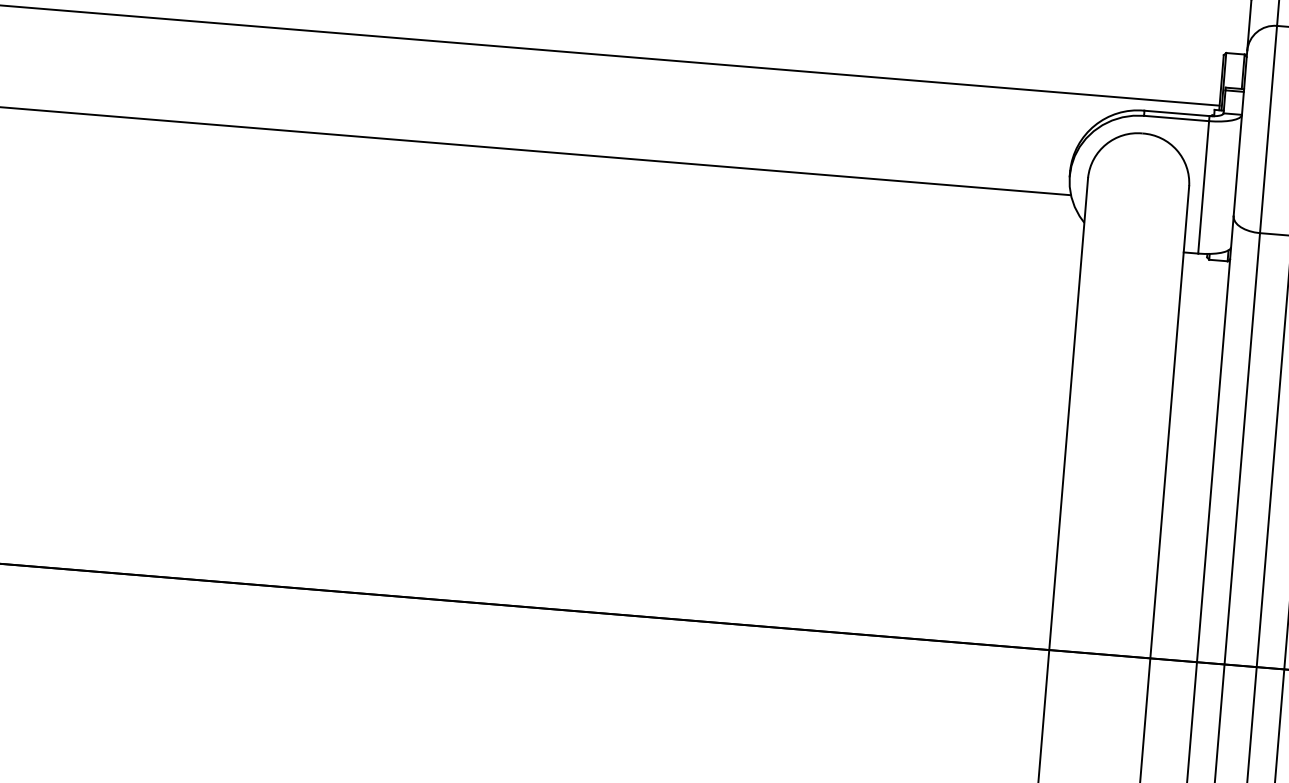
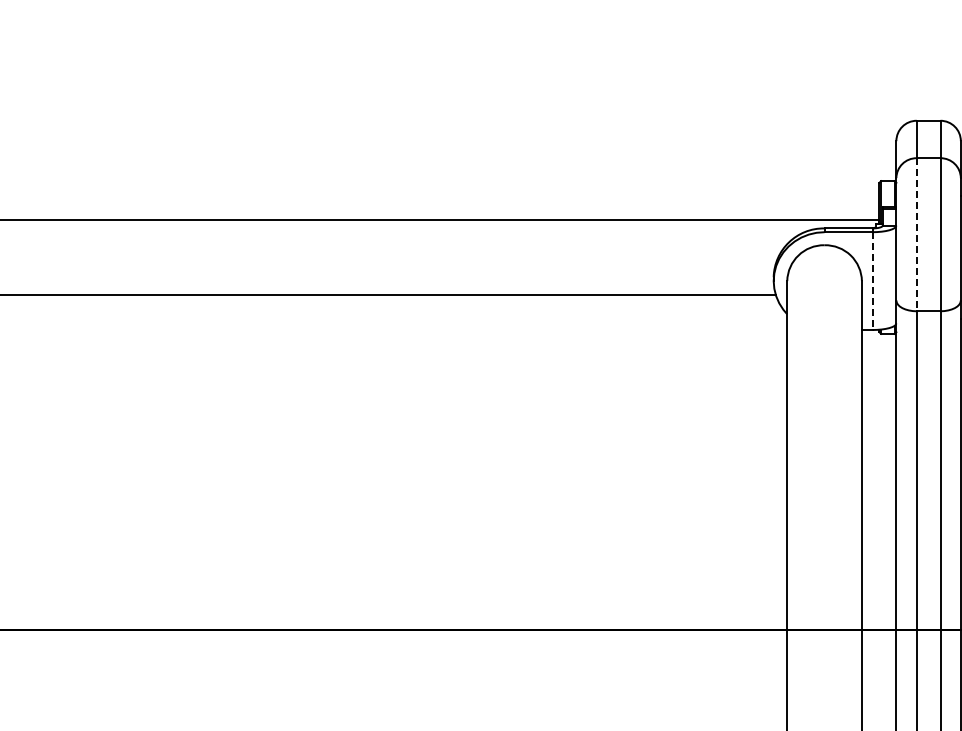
line: (1268, 129) -> (916, 234), solid -> dashed
line: (1203, 187) -> (872, 281), solid -> dashed

